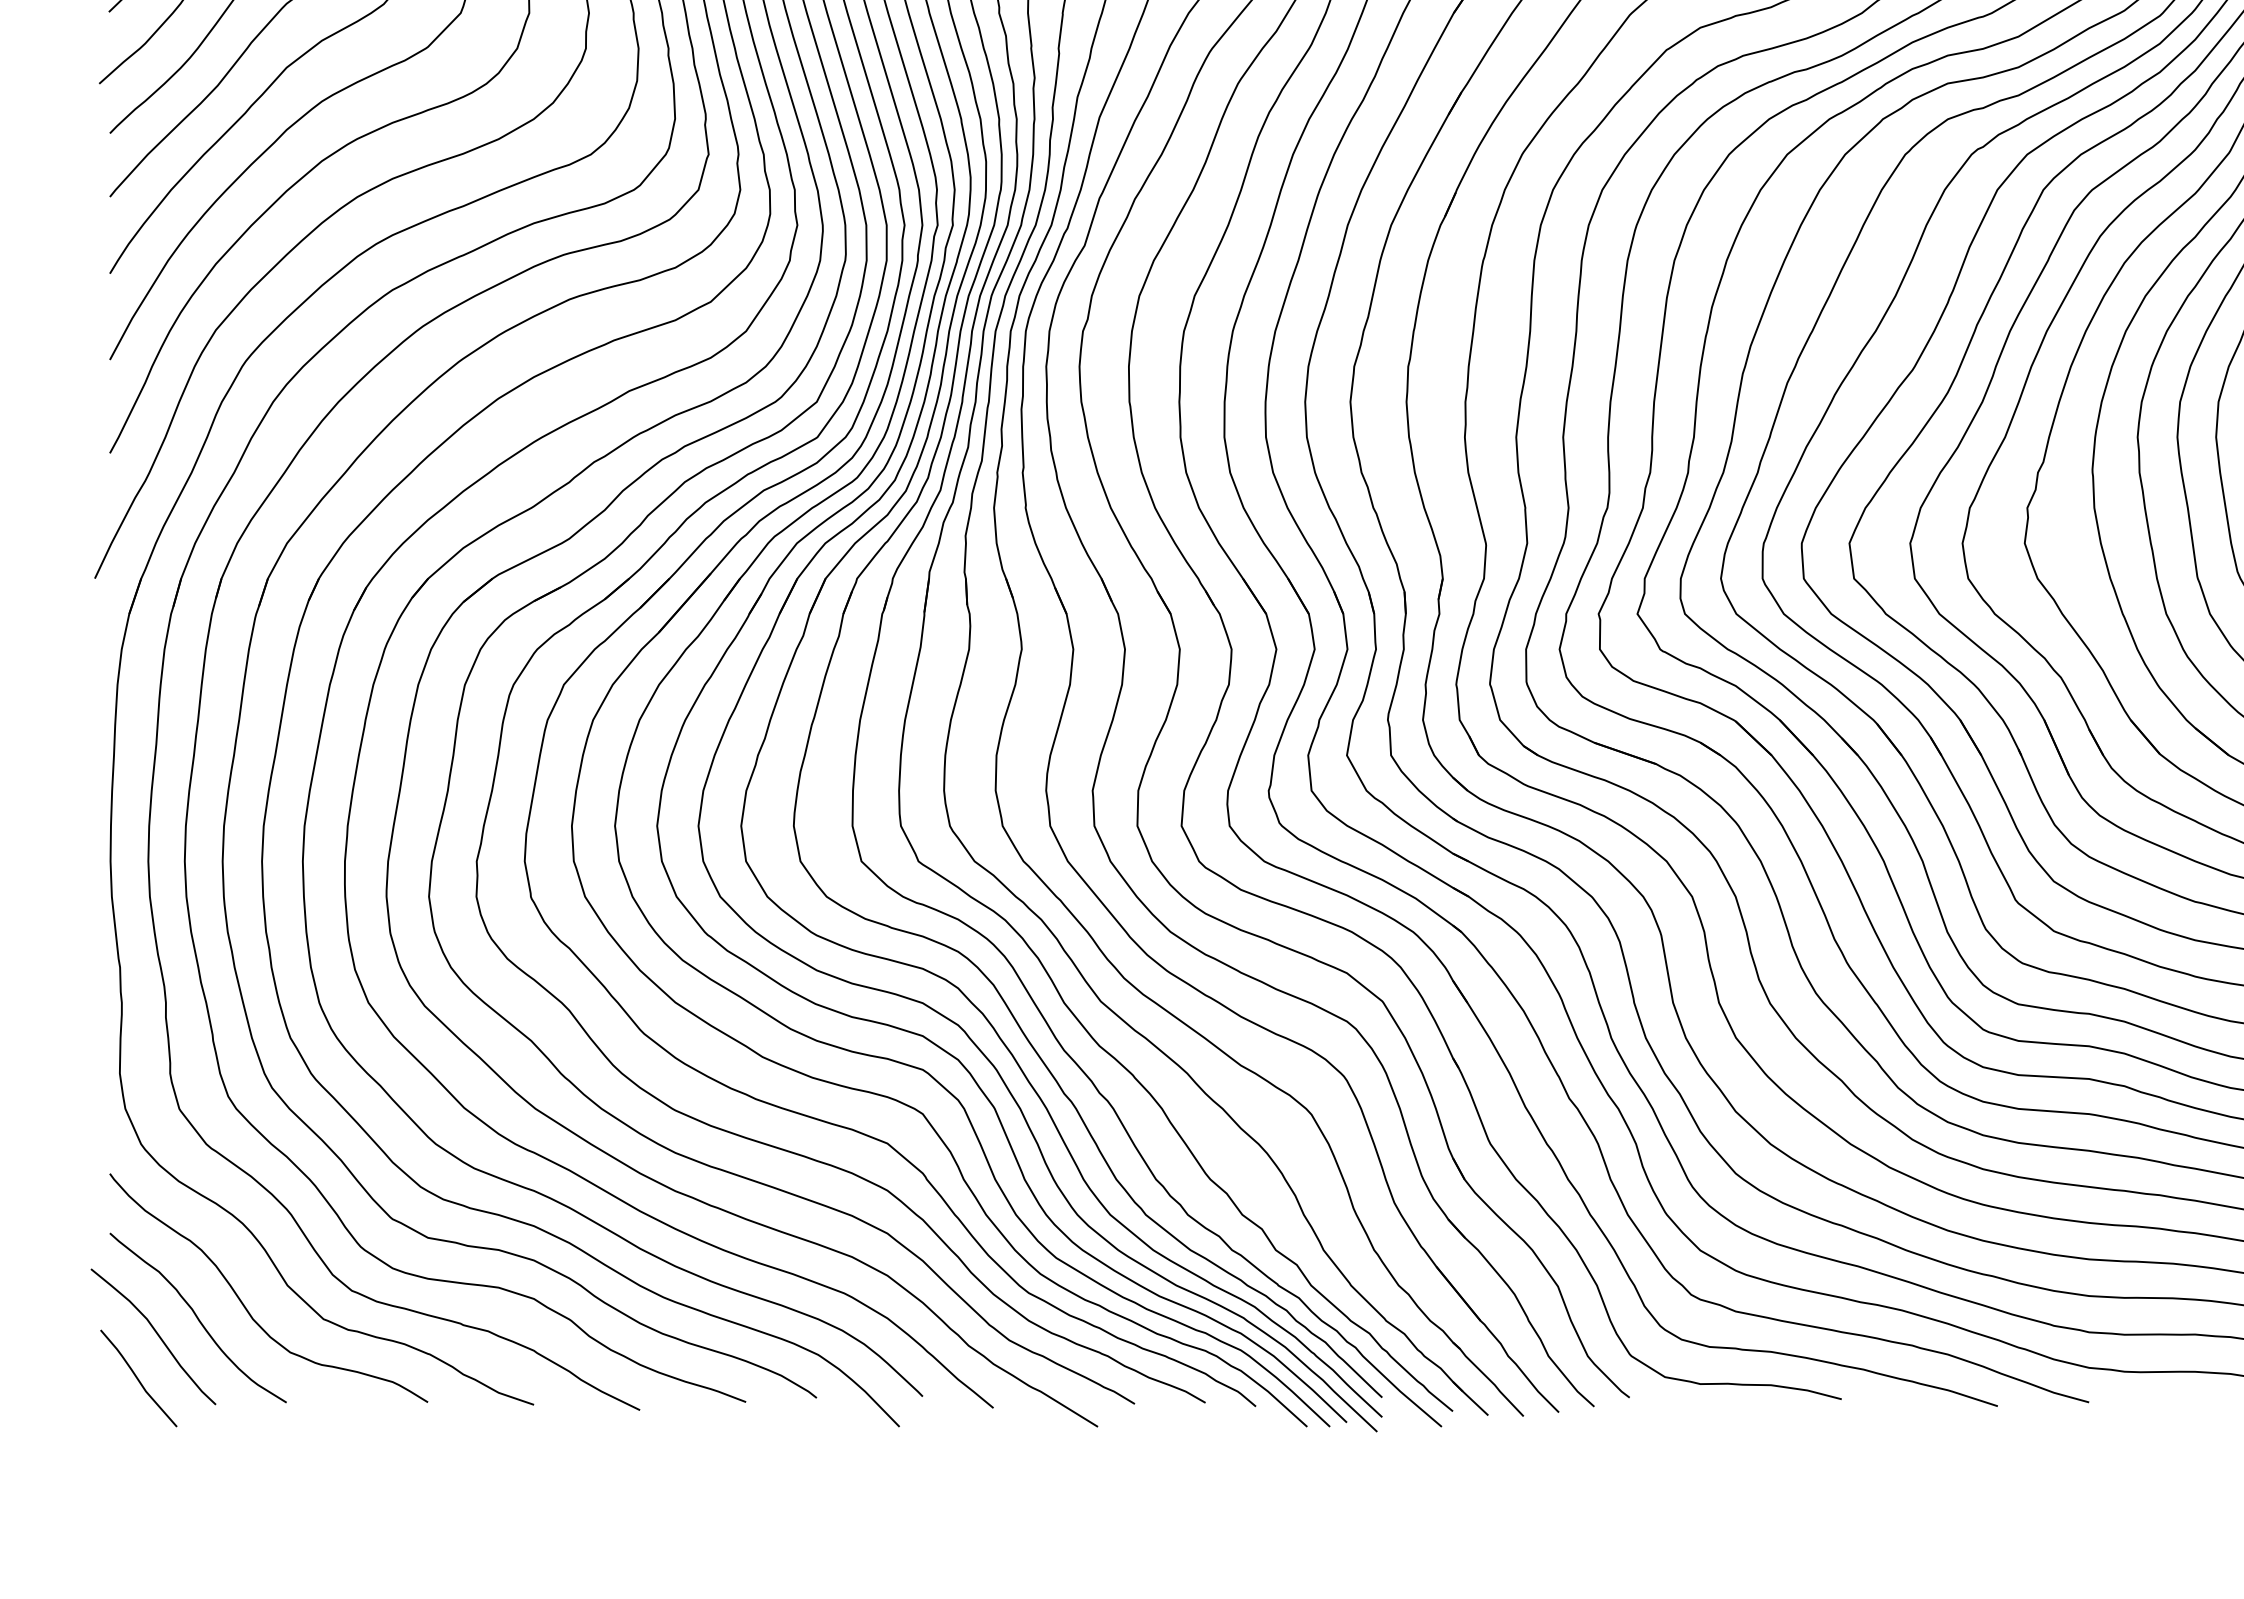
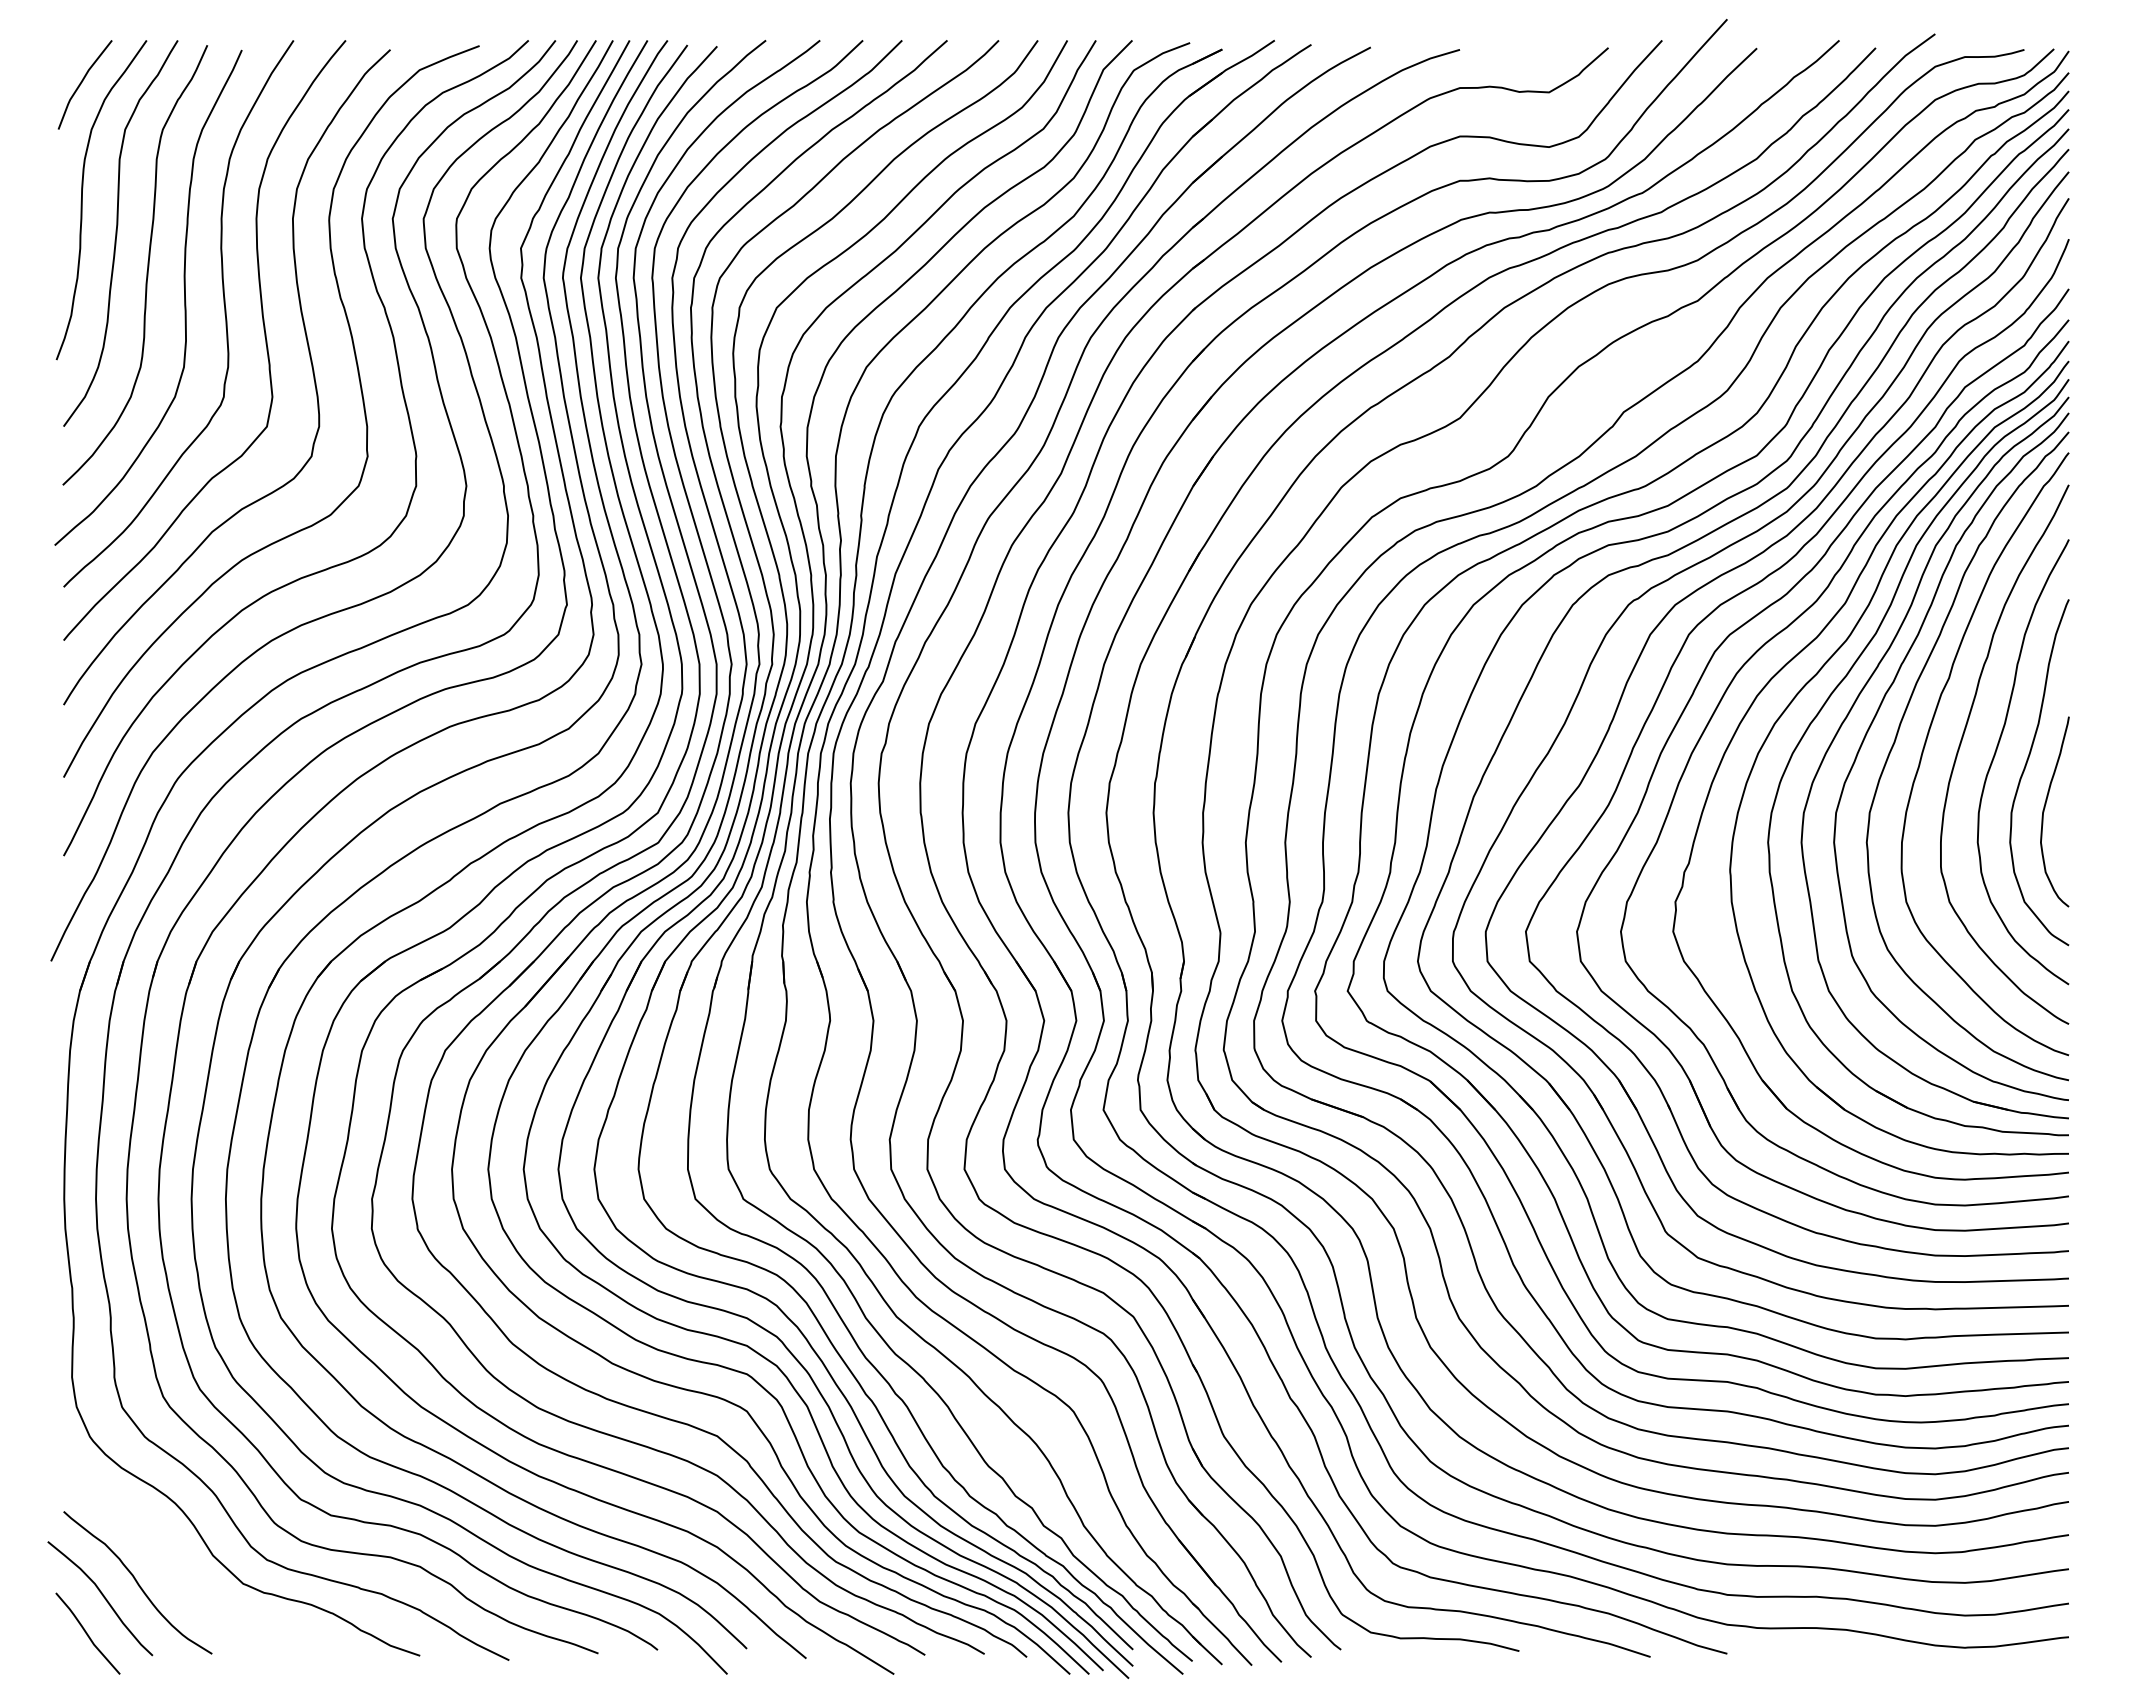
curve: (244, 1303) -> (176, 1570), removed

